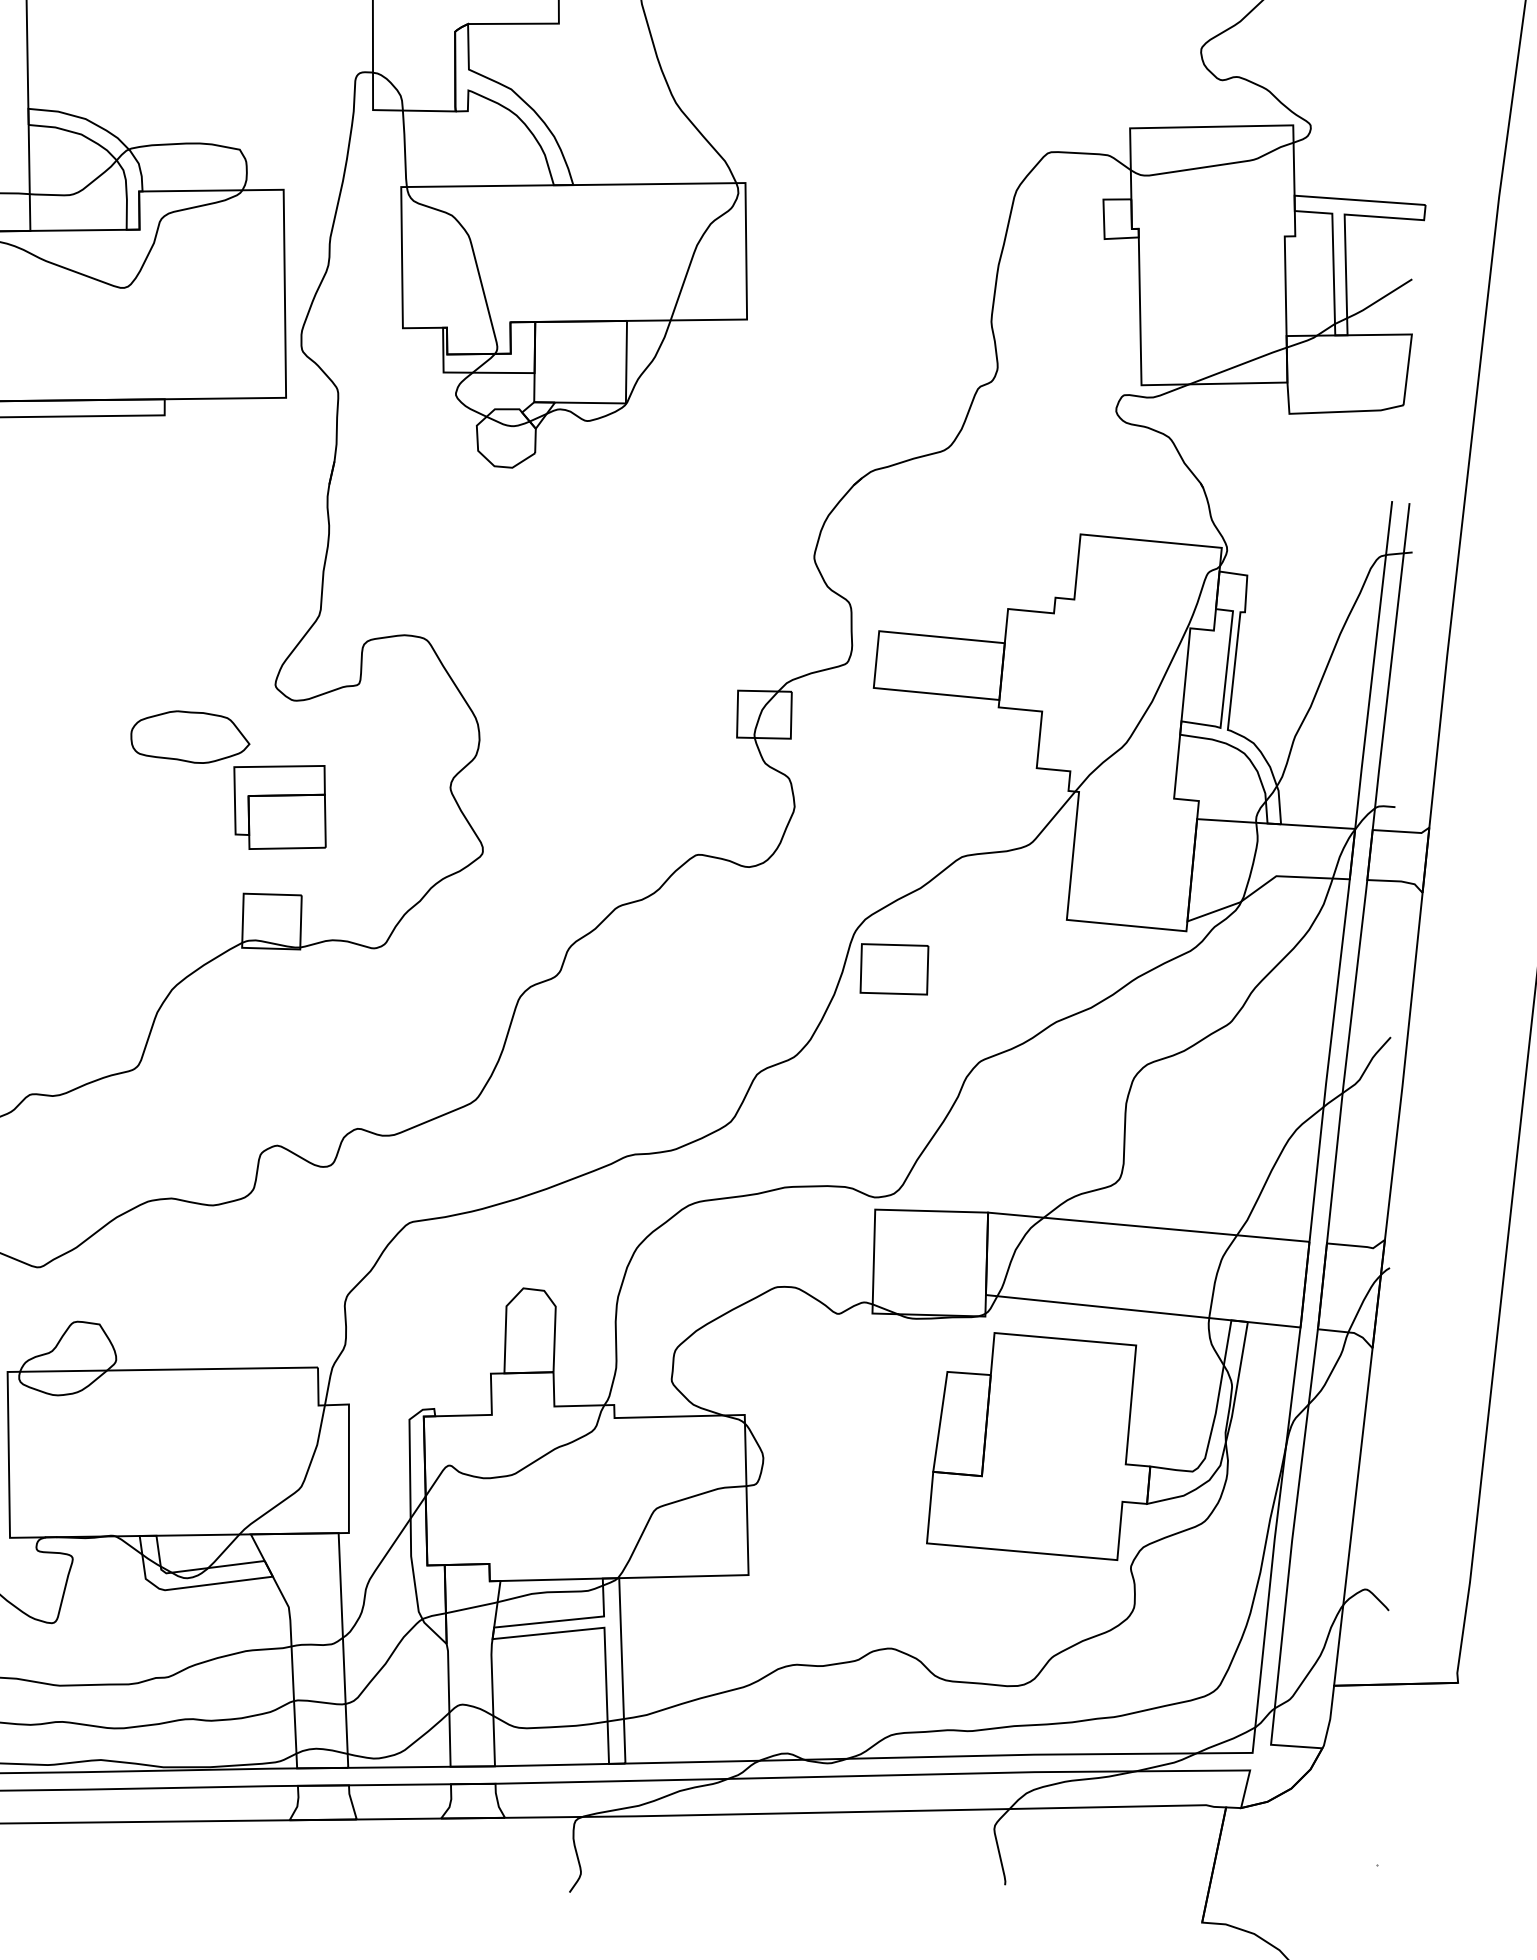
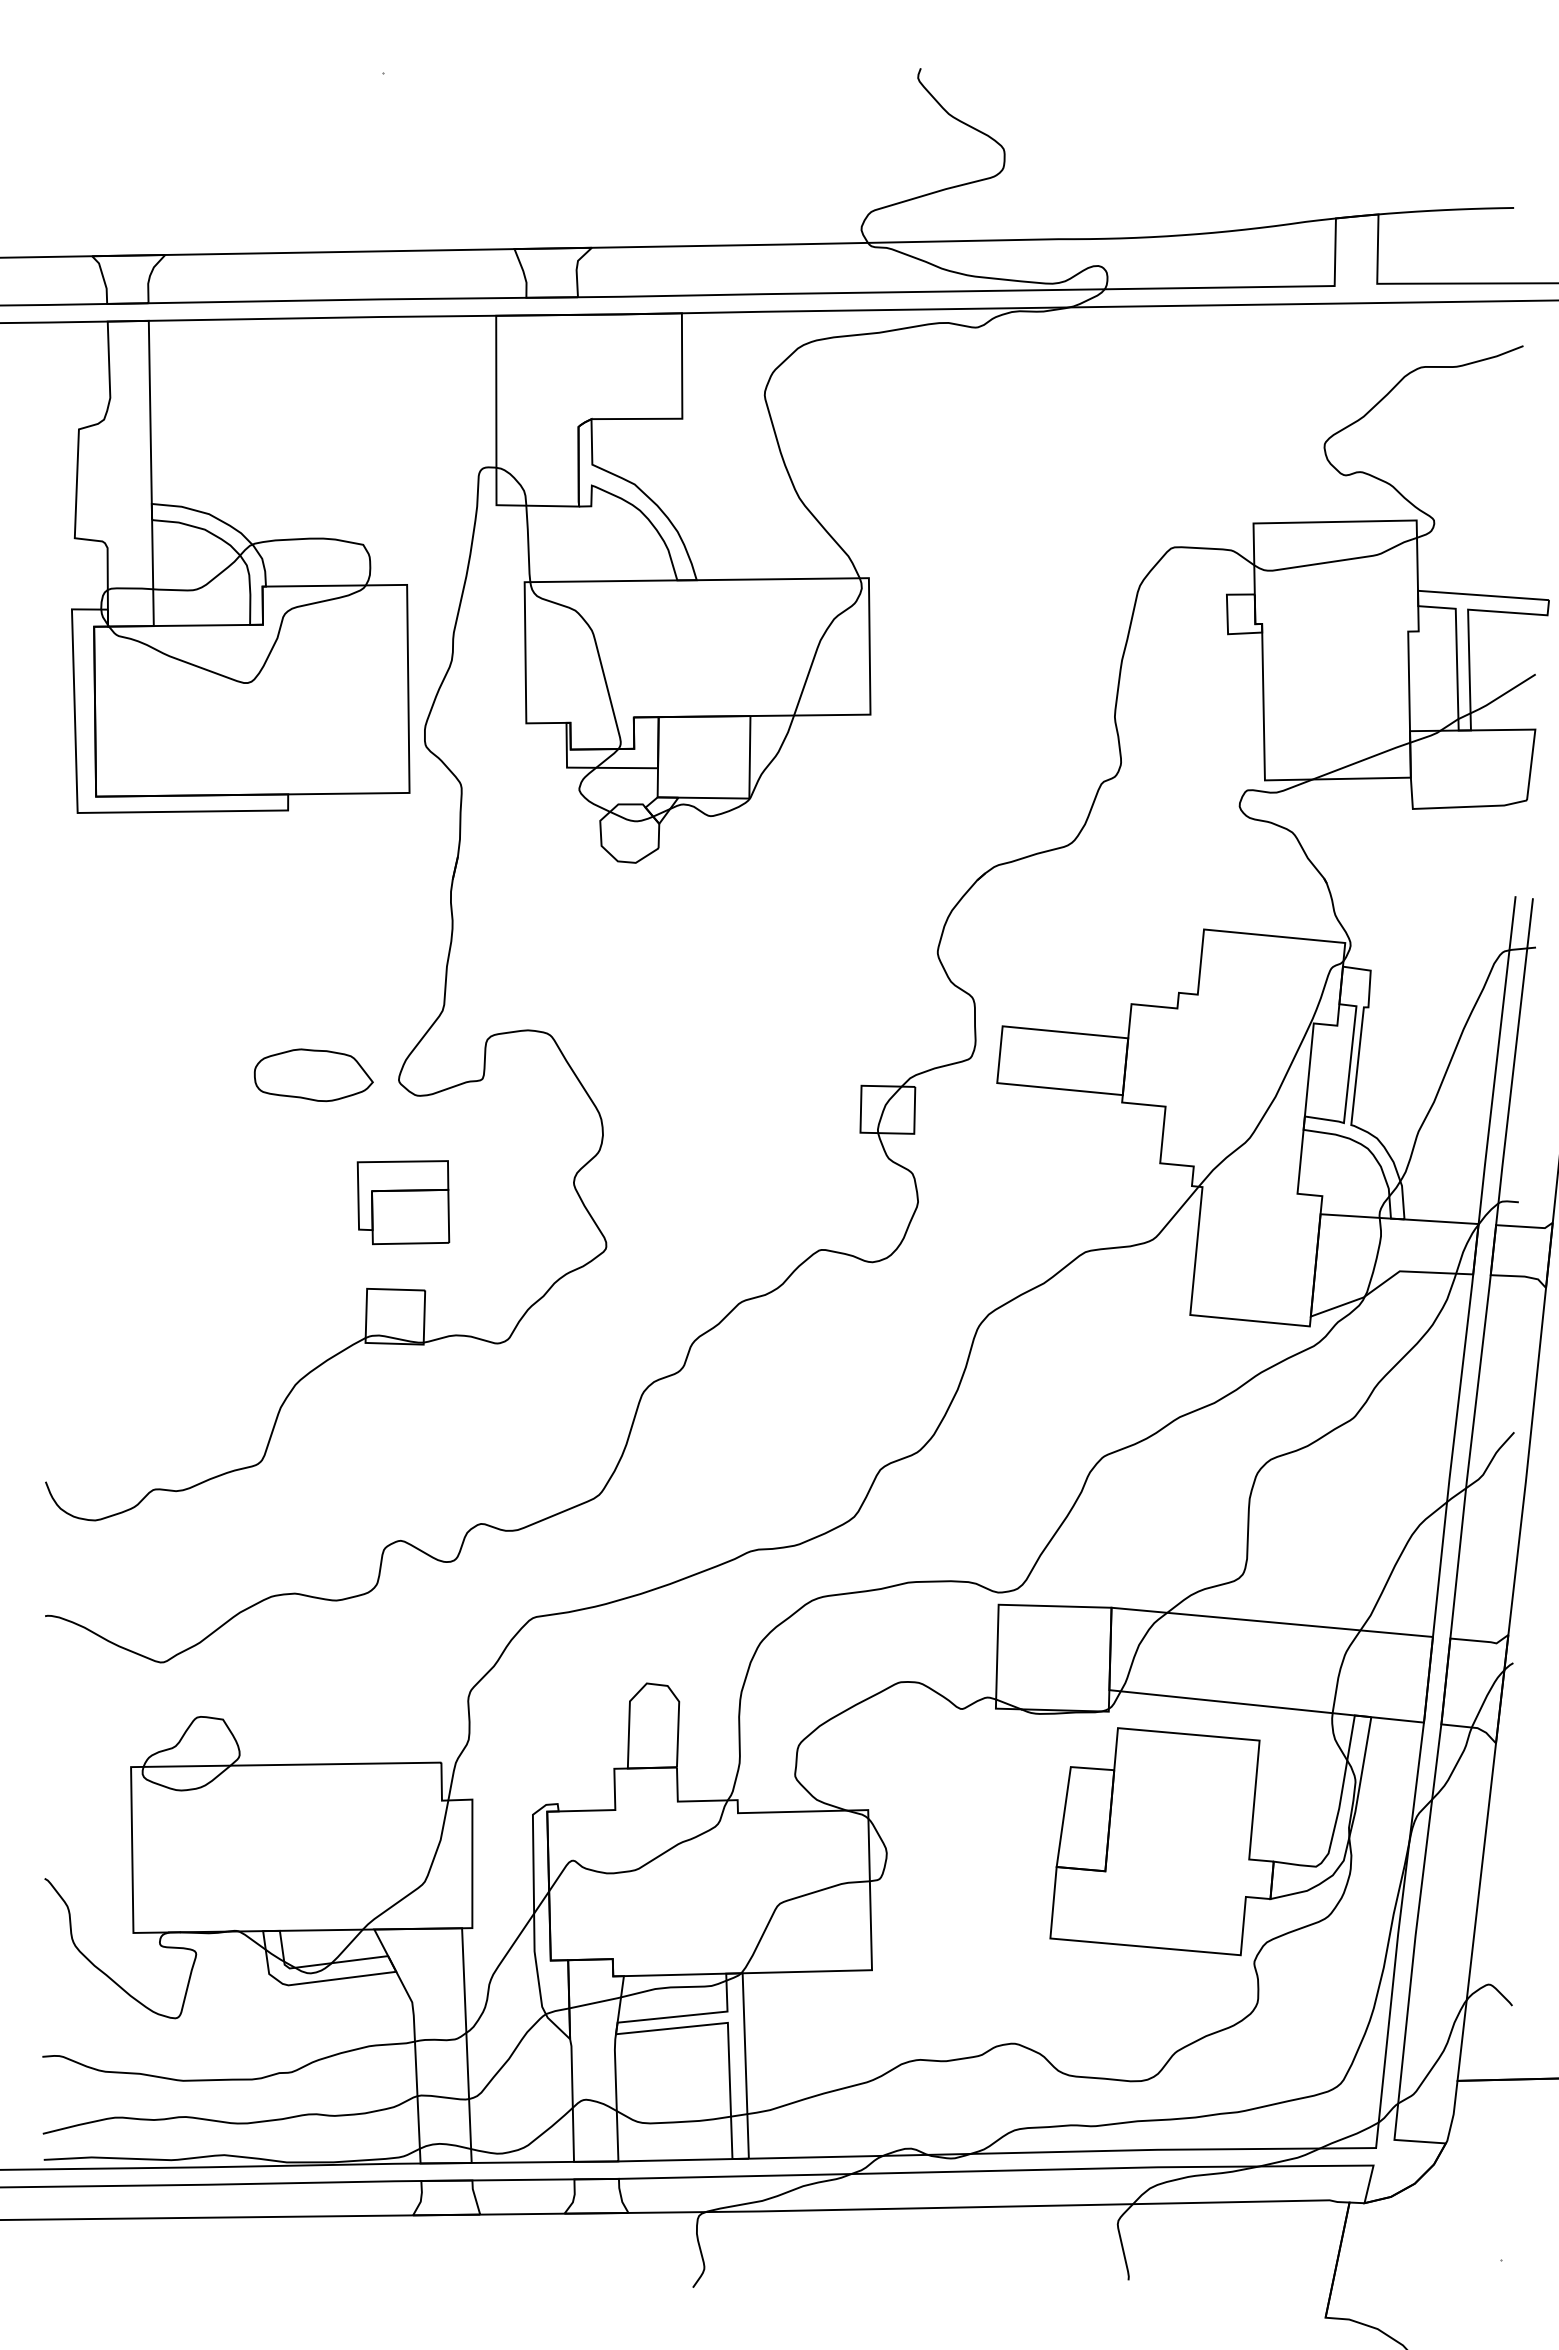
part: (190, 737) -> (313, 1075), moved
part: (894, 969) -> (1017, 1364), removed

